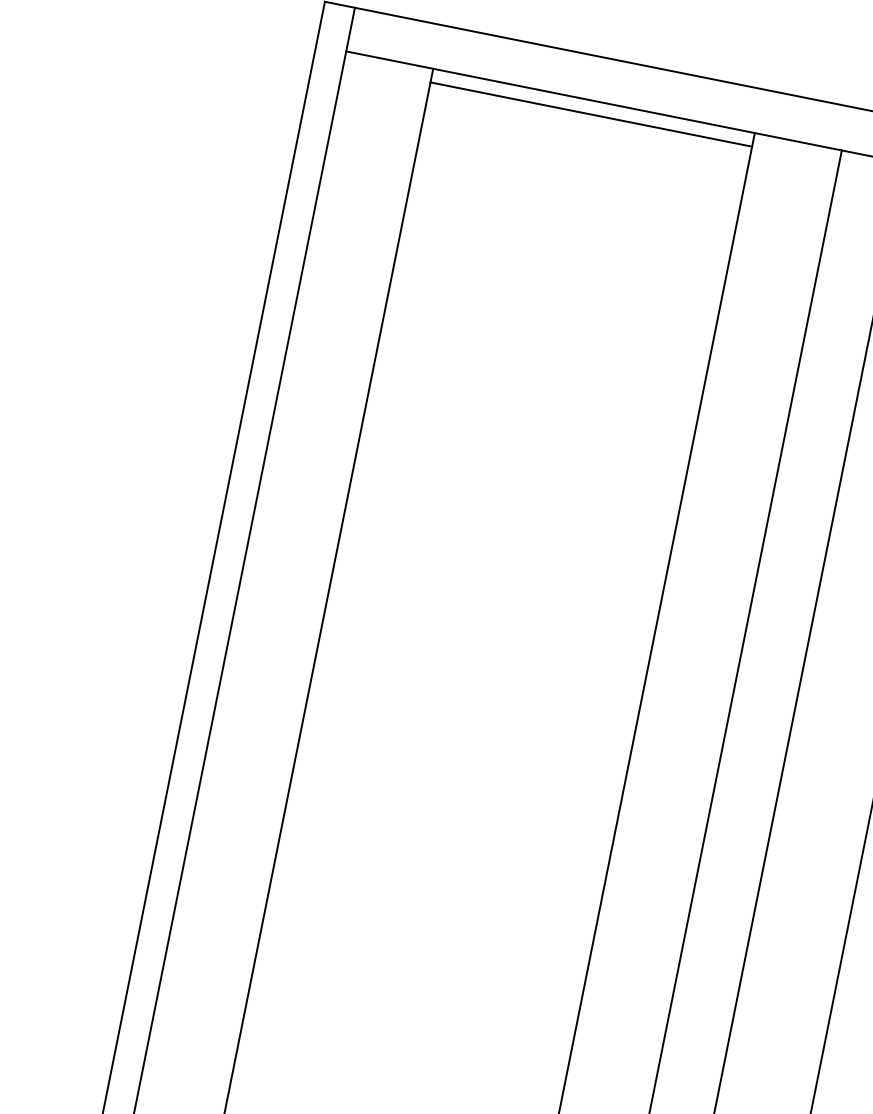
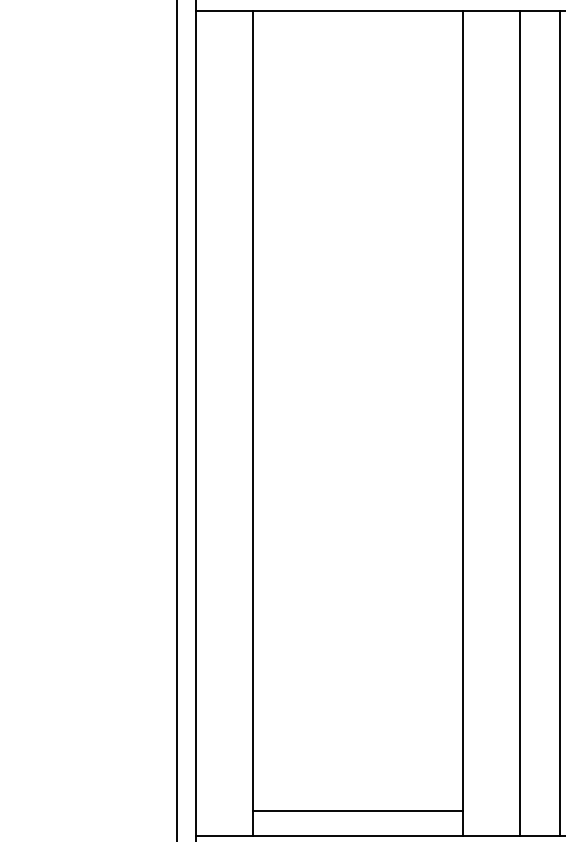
line: (590, 114) -> (357, 20), removed

